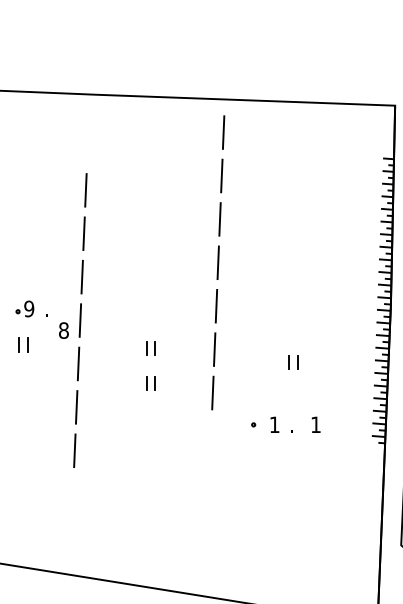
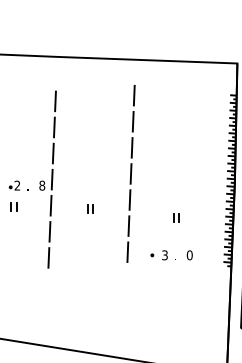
line: (217, 262) -> (130, 173), moved
text: (29, 308) -> (17, 185), 9 -> 2
part: (72, 320) -> (47, 179), moved
part: (150, 381) -> (90, 229), removed
text: (273, 425) -> (164, 255), 1 -> 3
text: (315, 425) -> (189, 255), 1 -> 0

